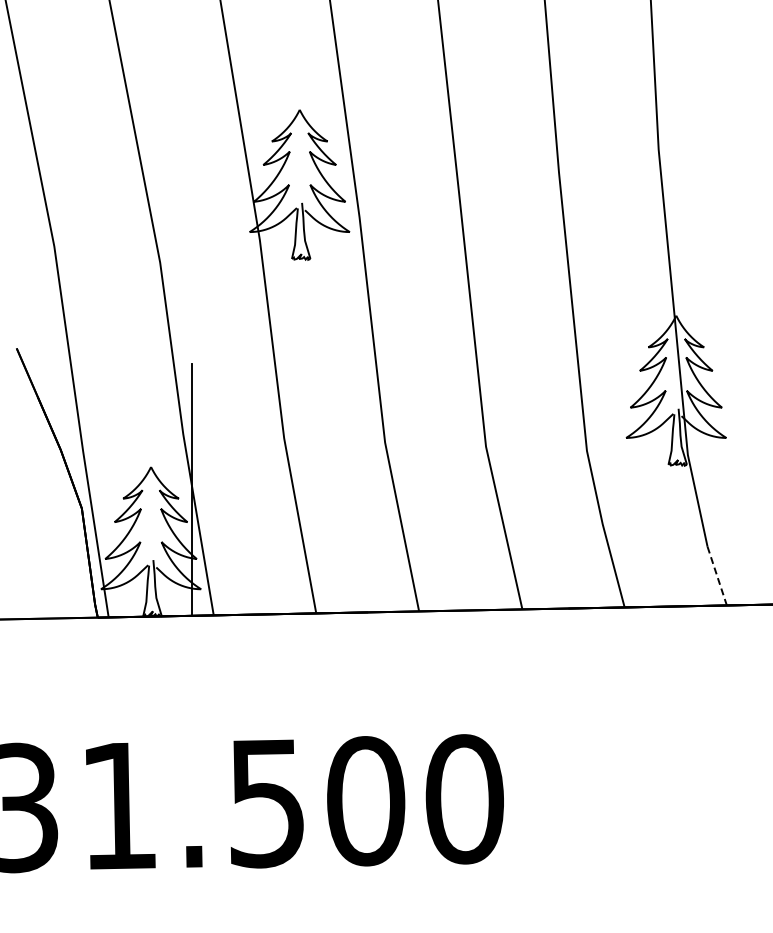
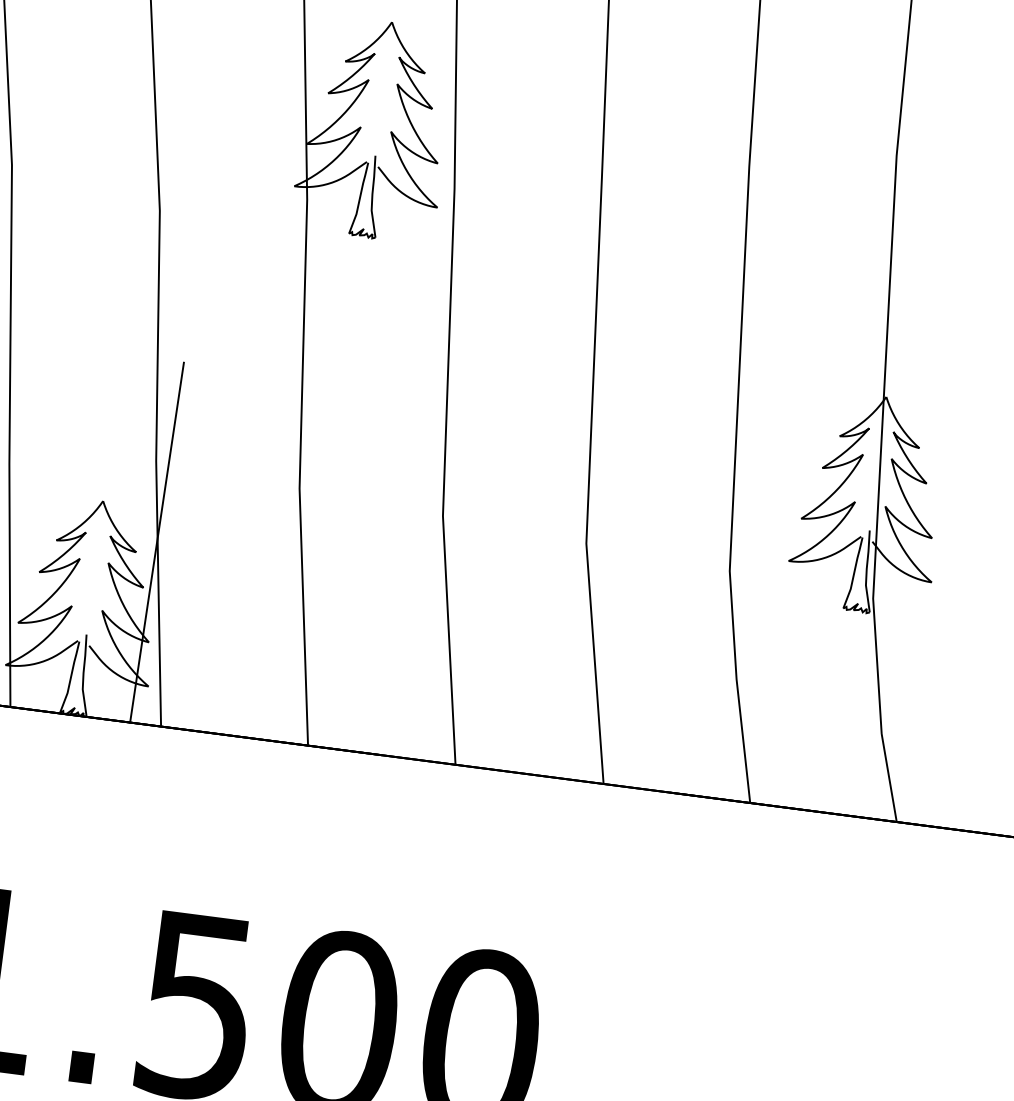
line: (717, 576) -> (889, 778), dashed -> solid

